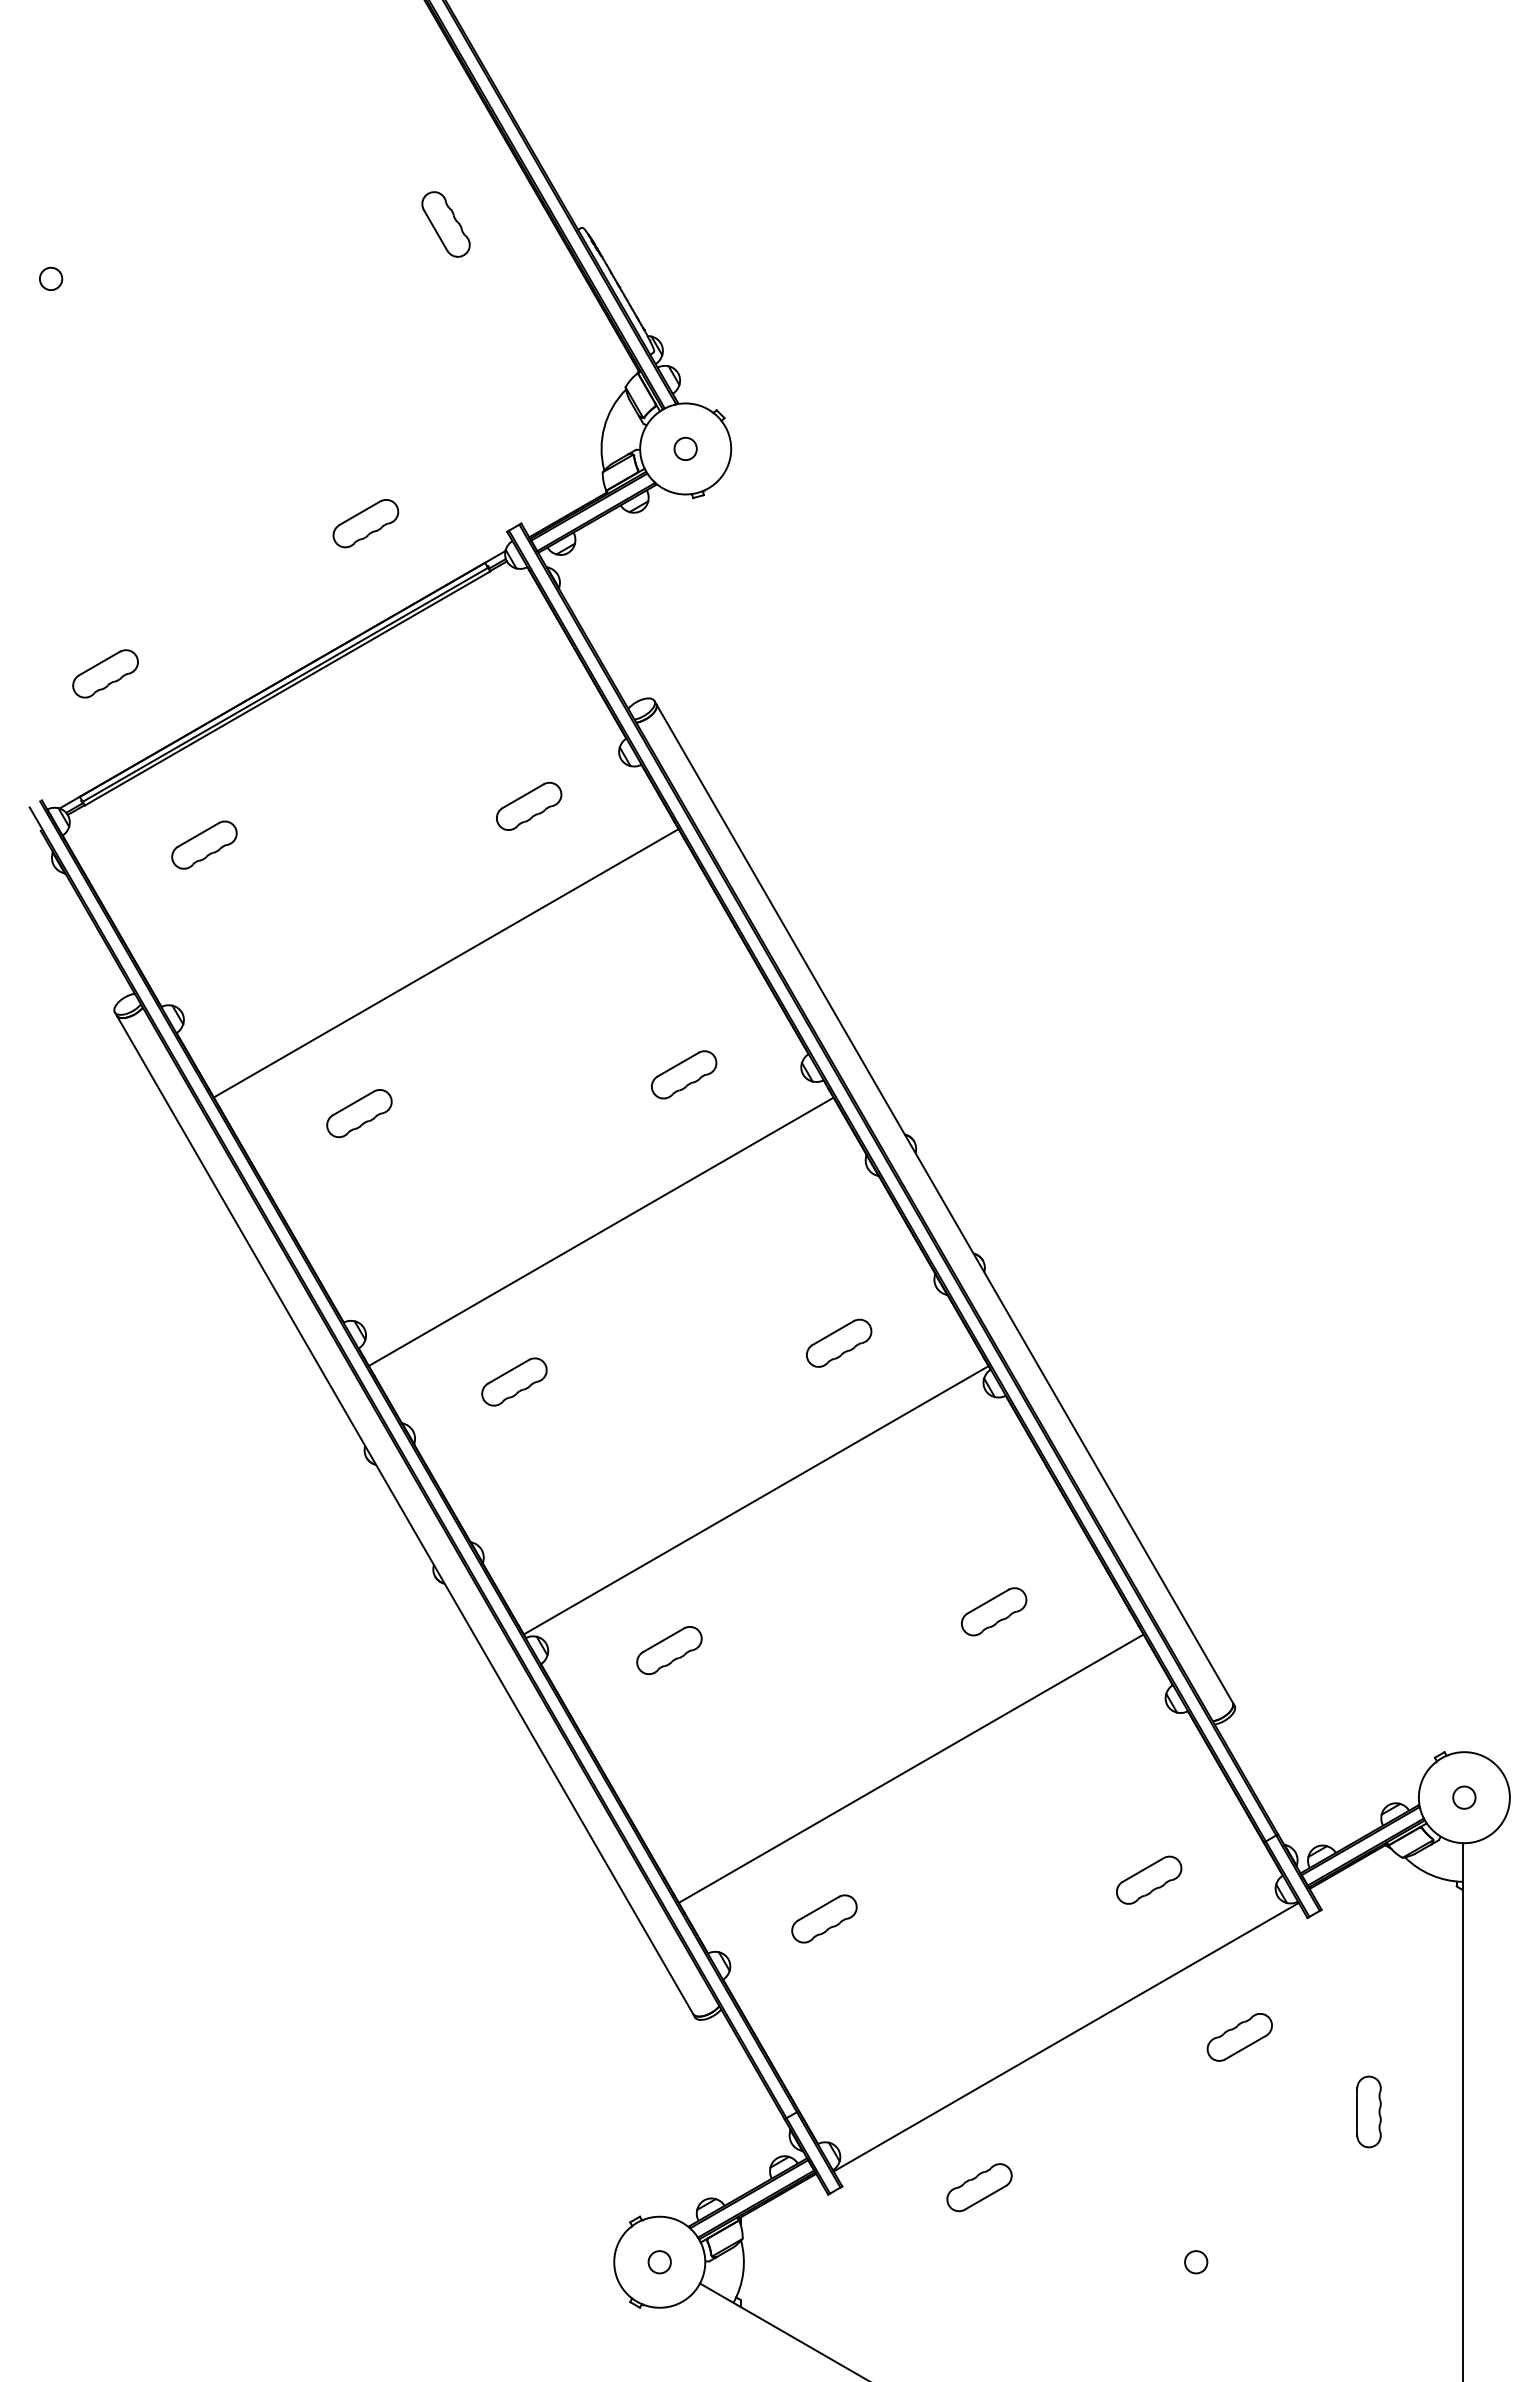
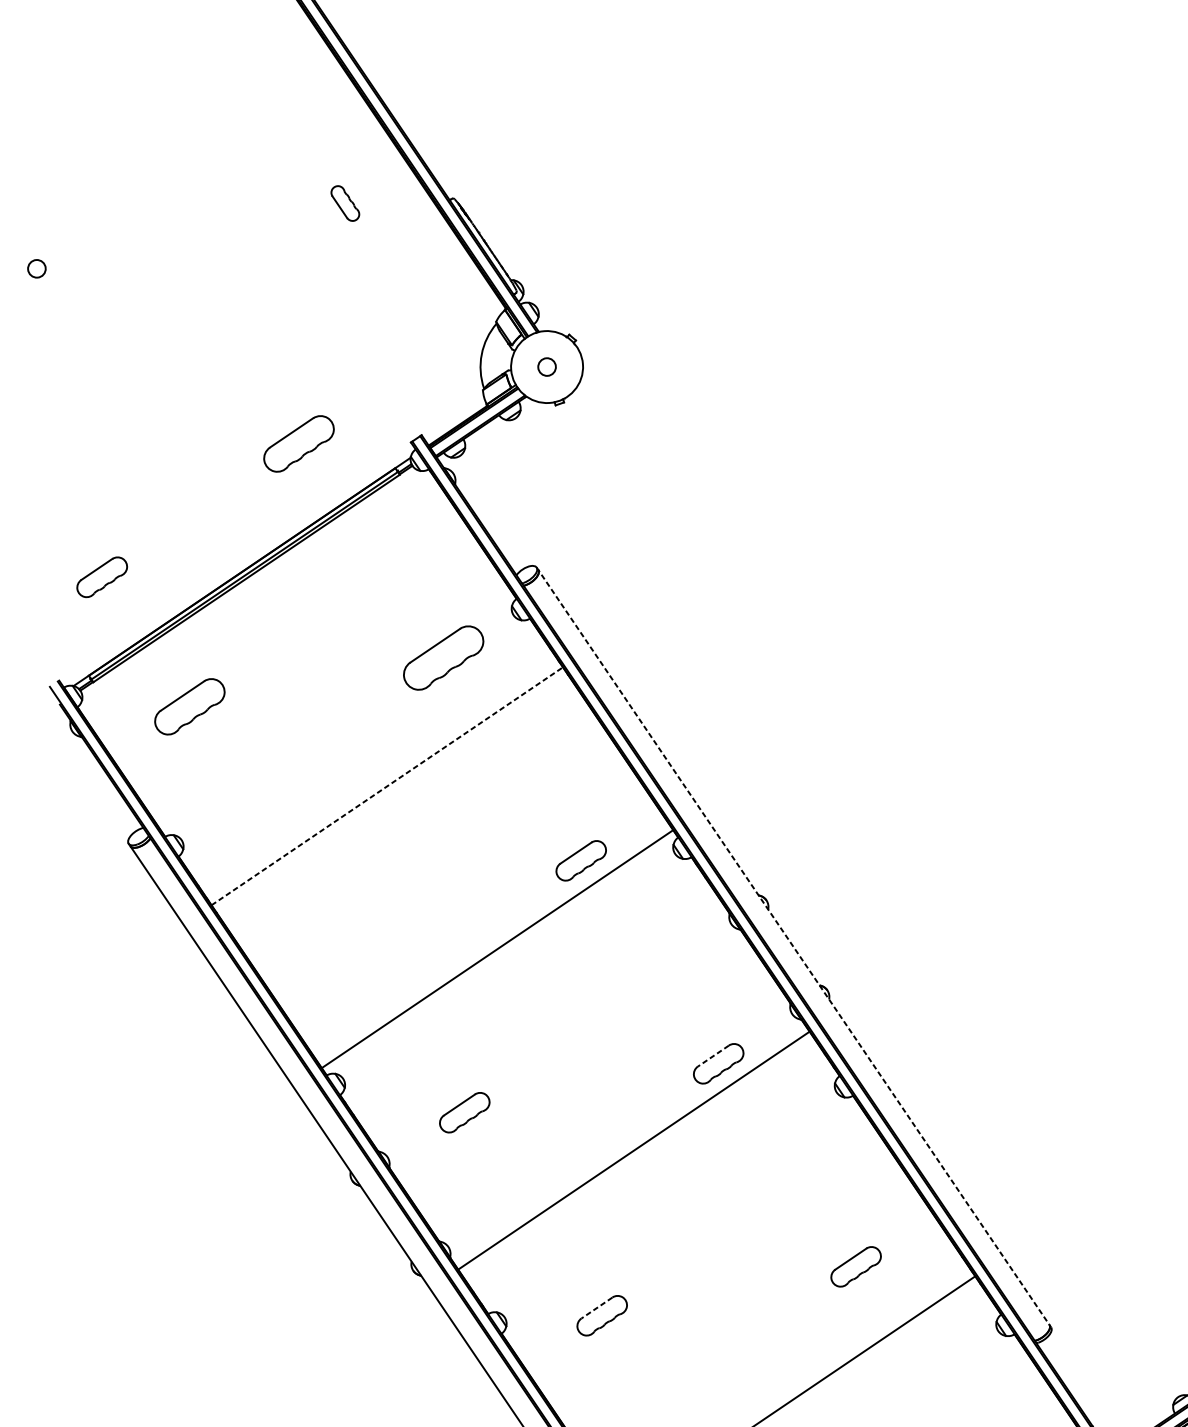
part: (445, 224) -> (344, 203), size x0.7
part: (365, 523) -> (298, 443), size x1.4
part: (529, 805) -> (444, 657), size x1.6
part: (204, 844) -> (189, 706), size x1.4
line: (446, 963) -> (387, 786), solid -> dashed
part: (359, 1113) -> (327, 909), removed
line: (944, 1203) -> (793, 947), solid -> dashed
line: (600, 1231) -> (496, 949), moved
line: (833, 1333) -> (713, 1056), solid -> dashed
line: (755, 1500) -> (633, 1150), moved
line: (663, 1640) -> (596, 1308), solid -> dashed

